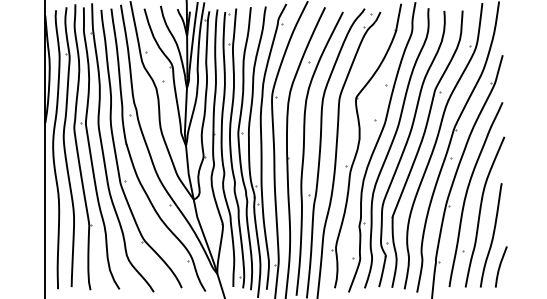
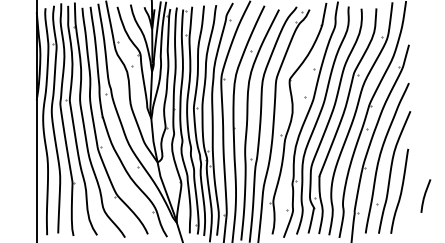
line: (500, 266) -> (425, 195), moved

